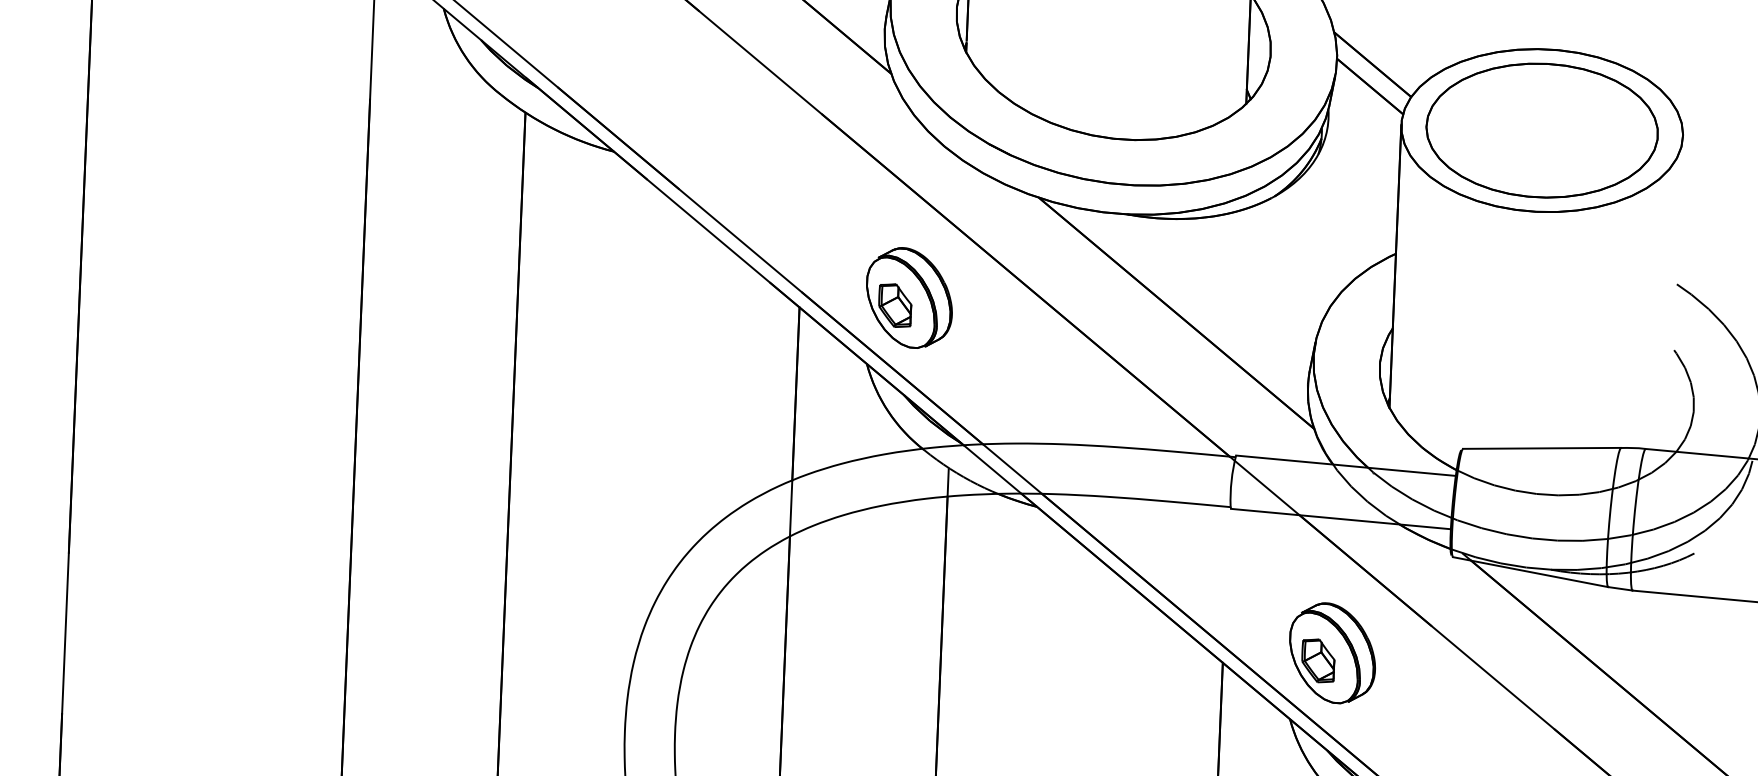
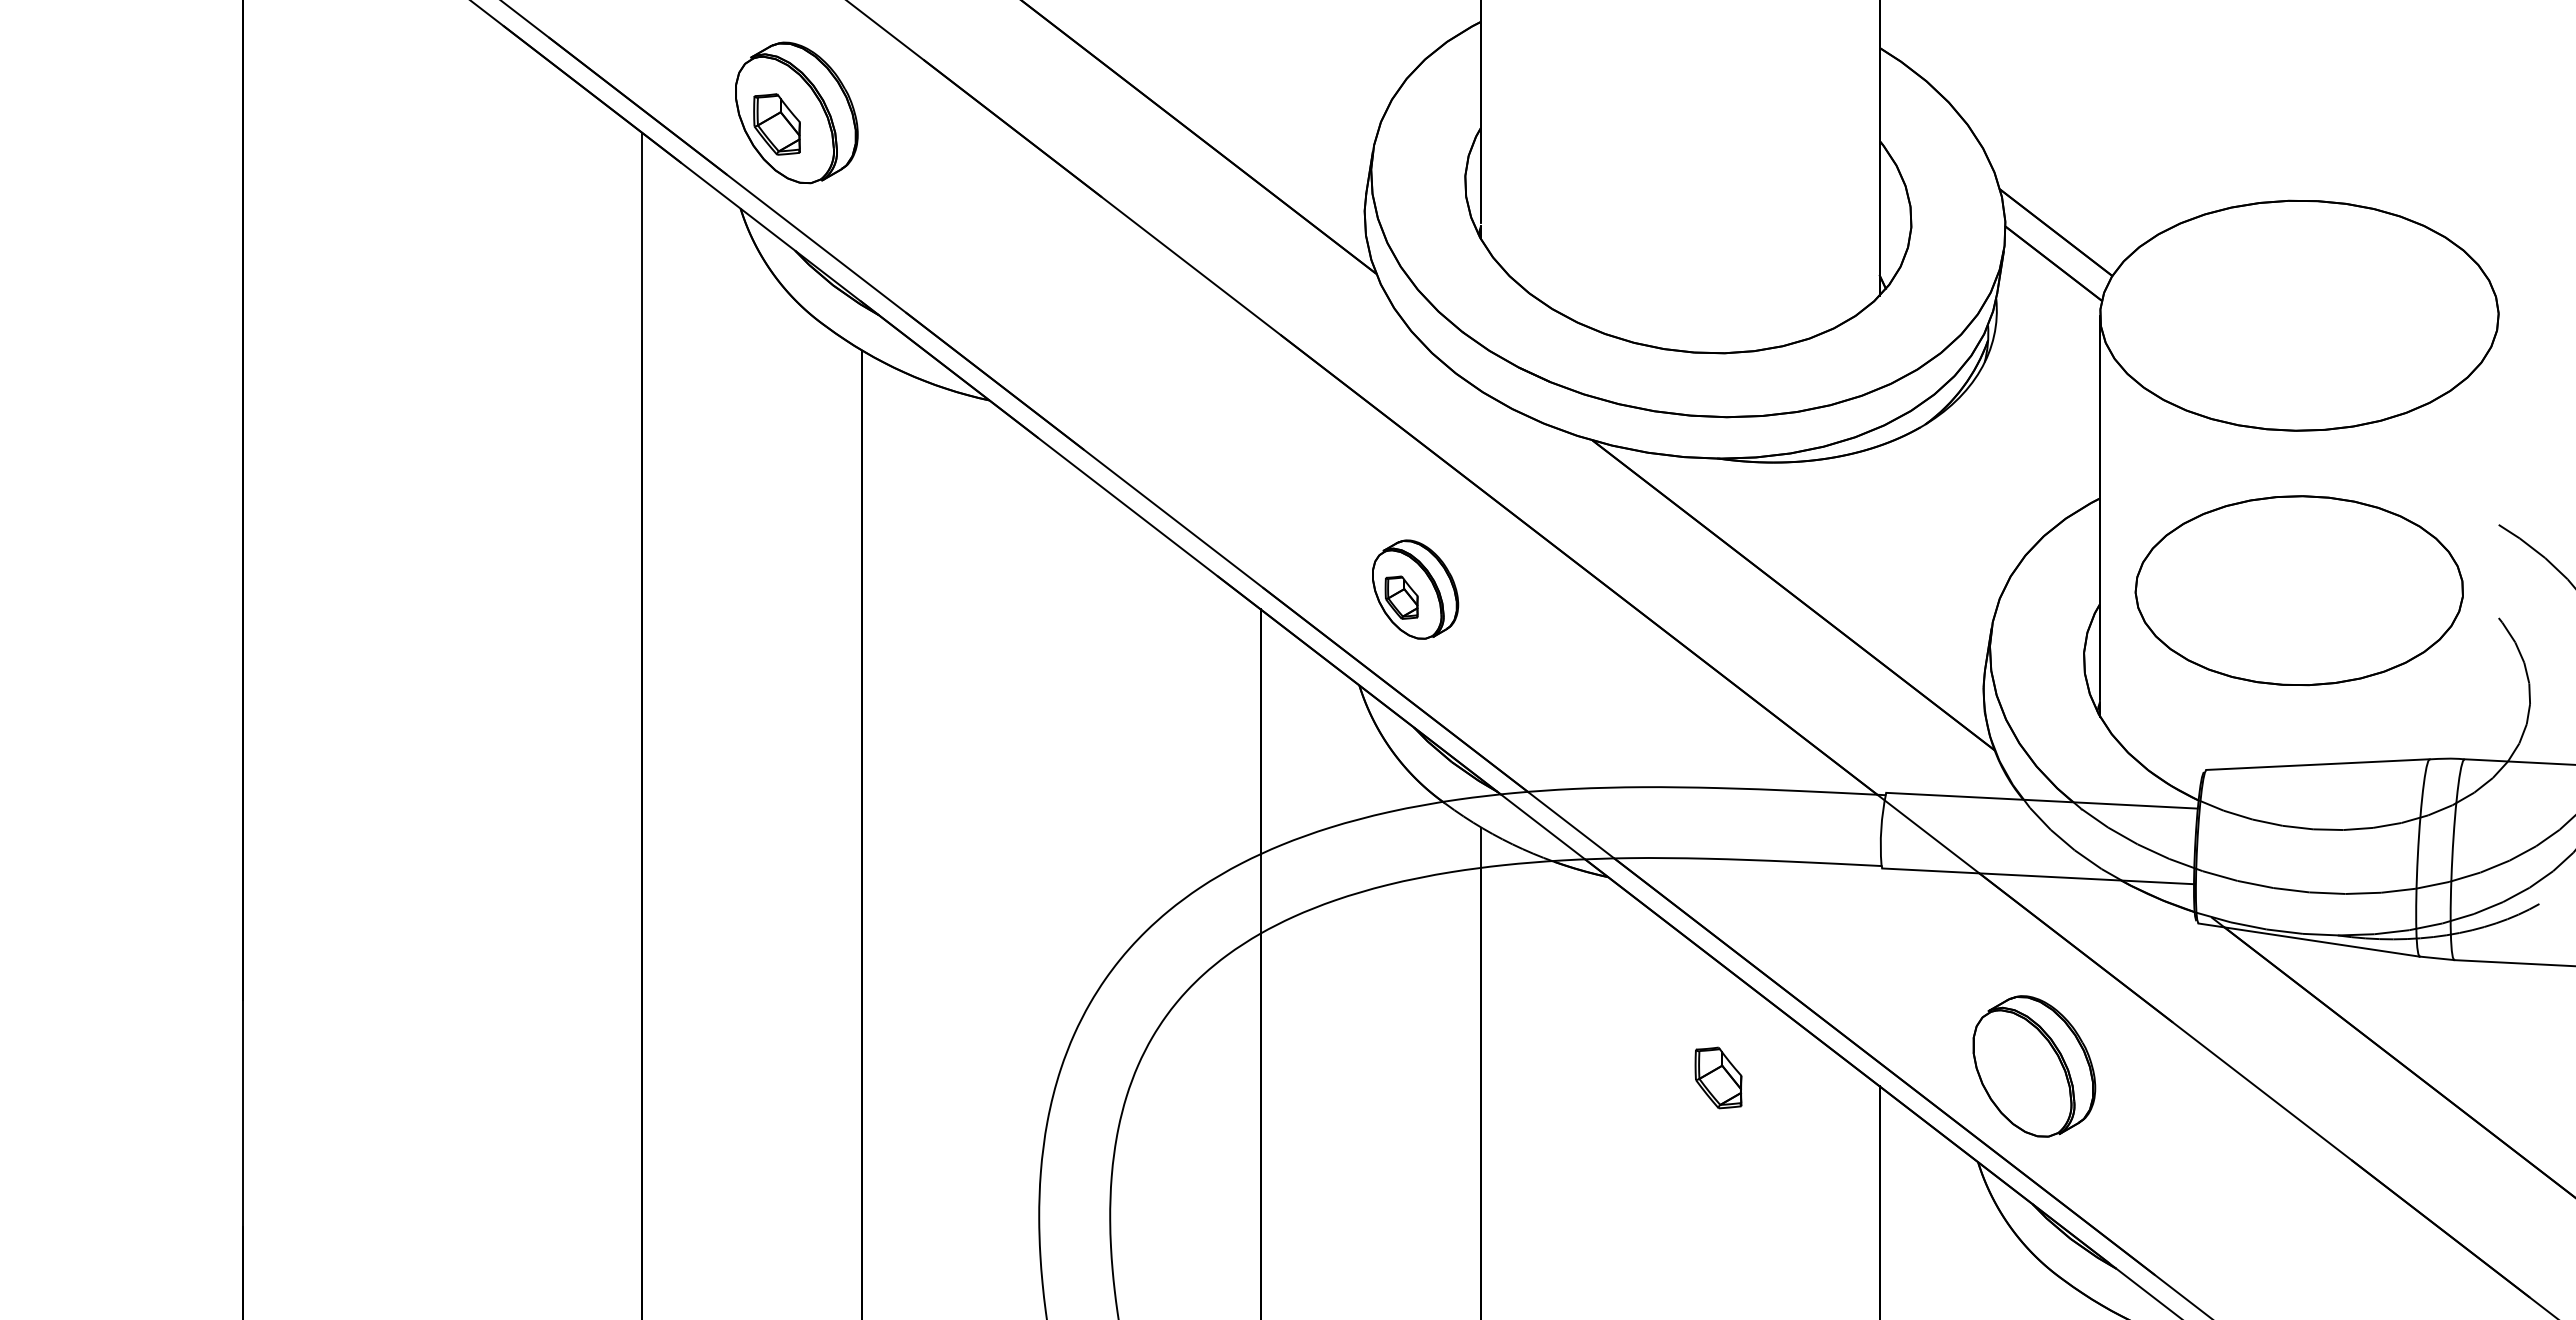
part: (1541, 130) -> (2298, 590), moved
part: (909, 297) -> (1415, 589), size x0.7
part: (1318, 660) -> (1718, 1077), moved

